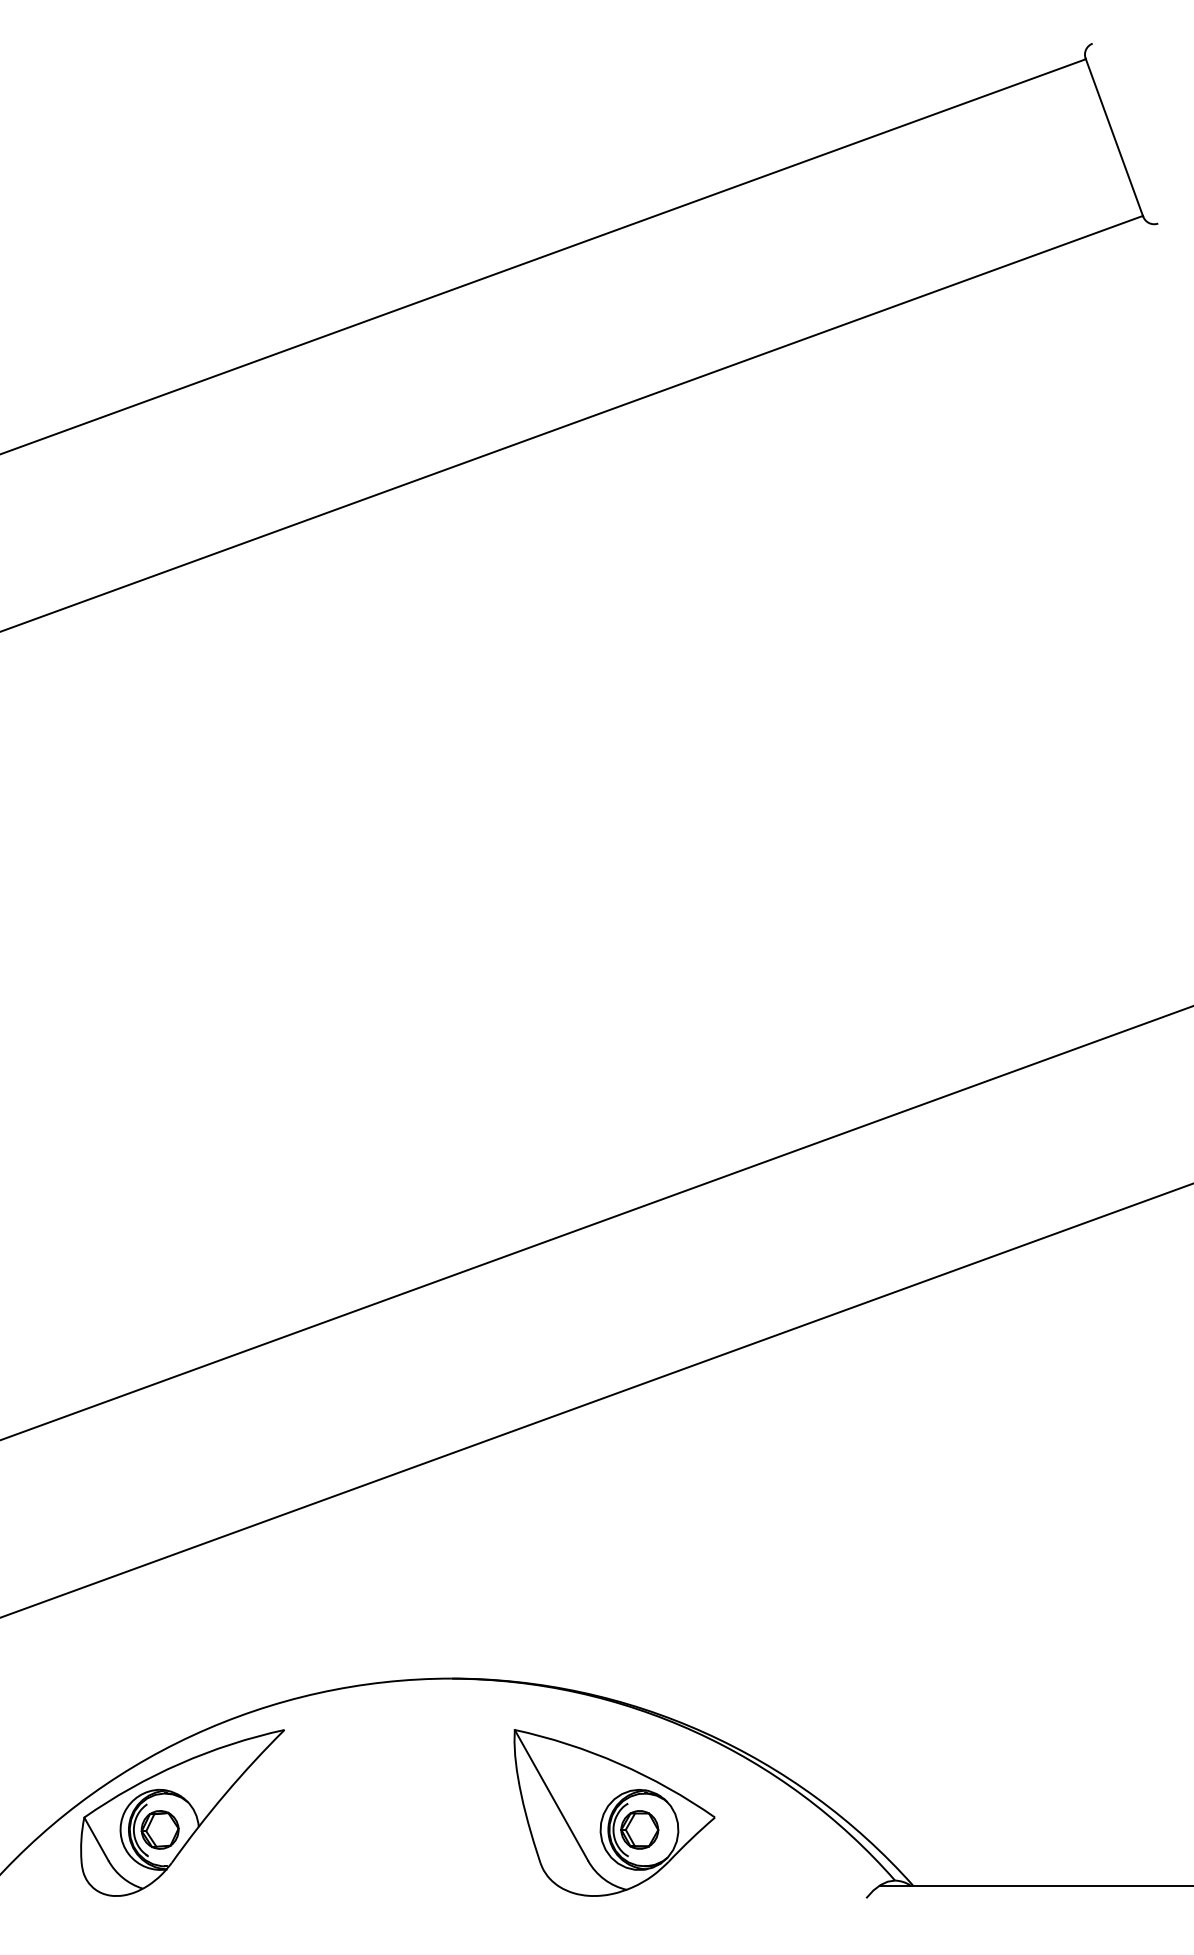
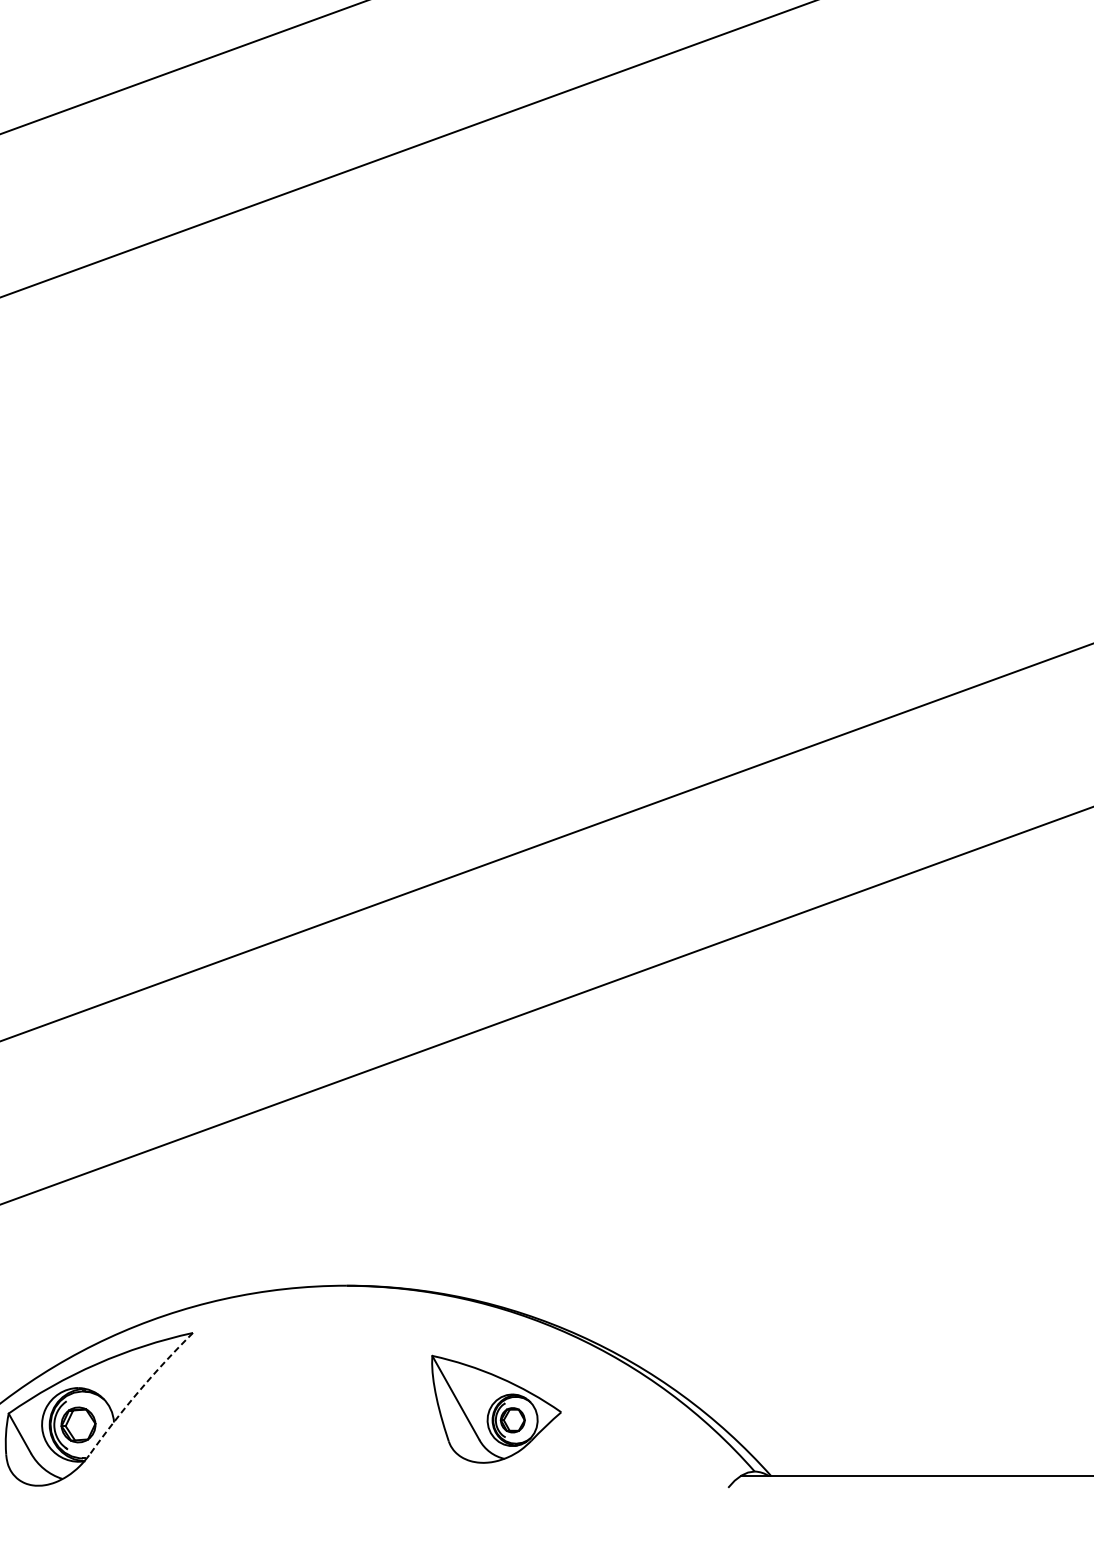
arc: (225, 1794) -> (138, 1392), solid -> dashed
part: (614, 1812) -> (496, 1408), size x0.7

